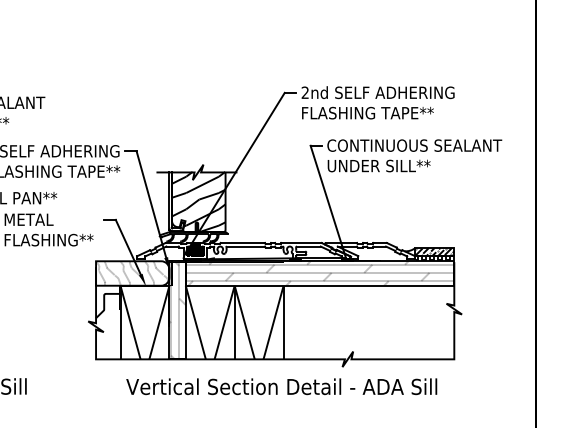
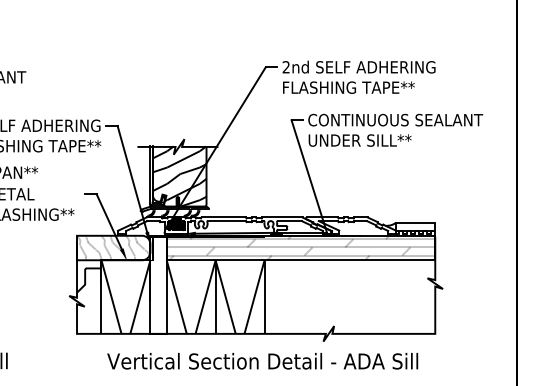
hatch: (434, 252) -> (415, 227), removed
hatch: (177, 310) -> (158, 285), removed

